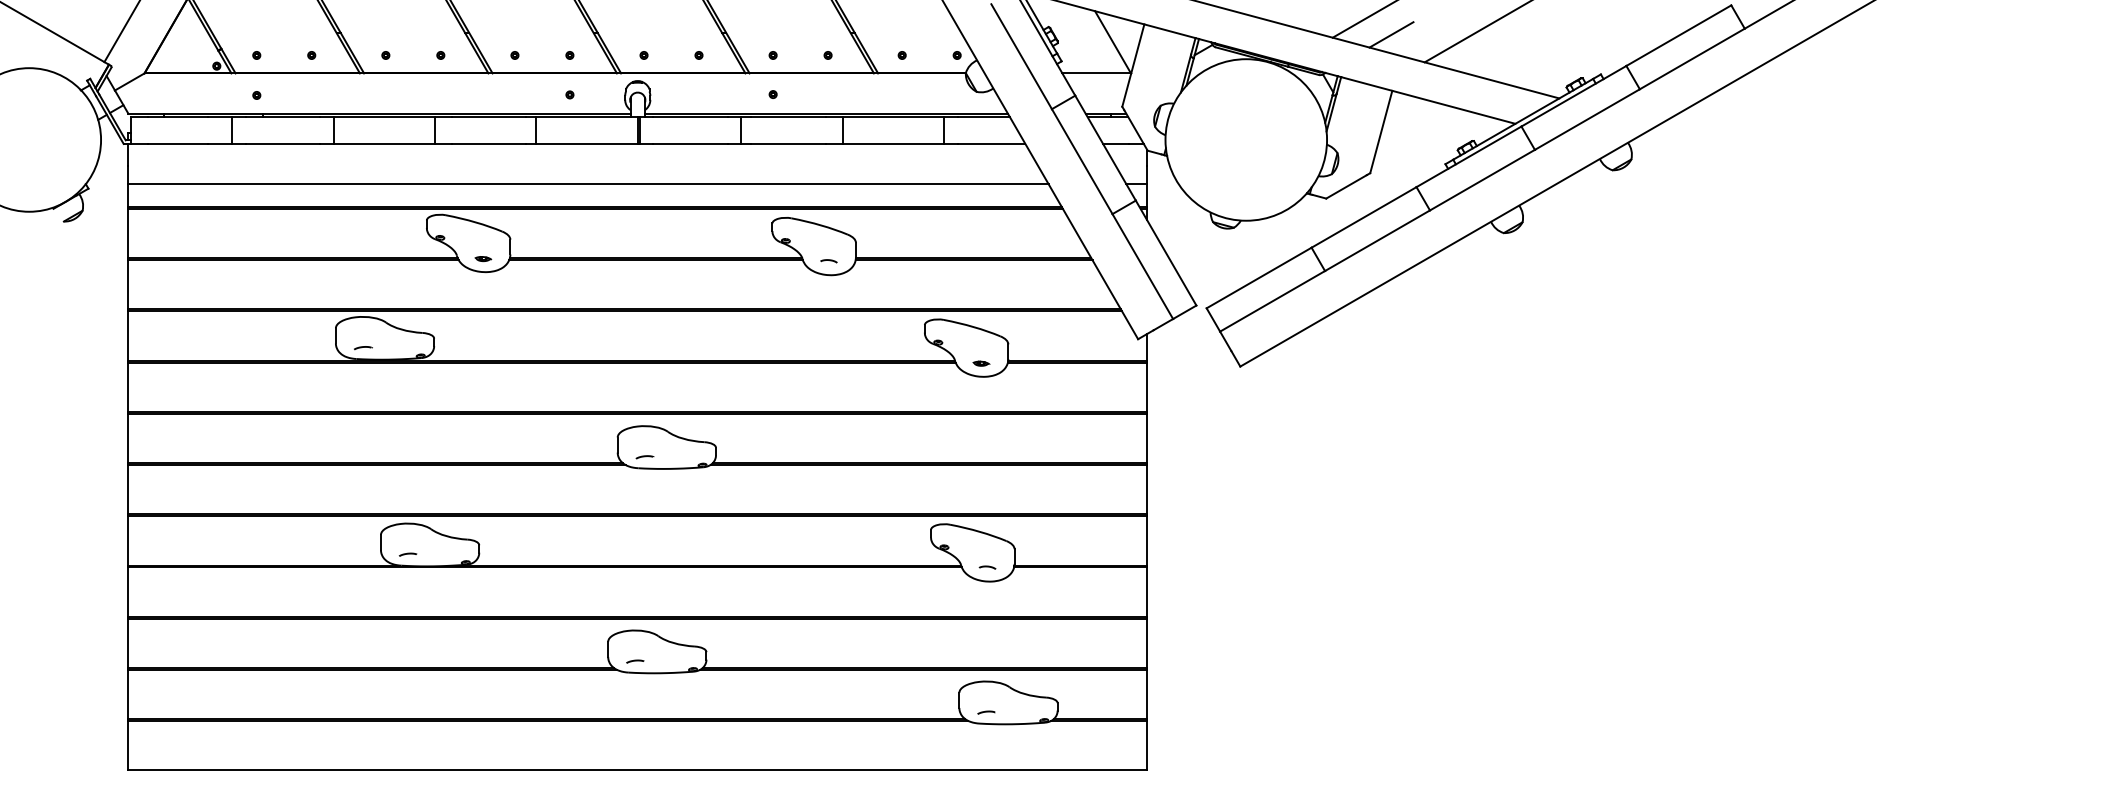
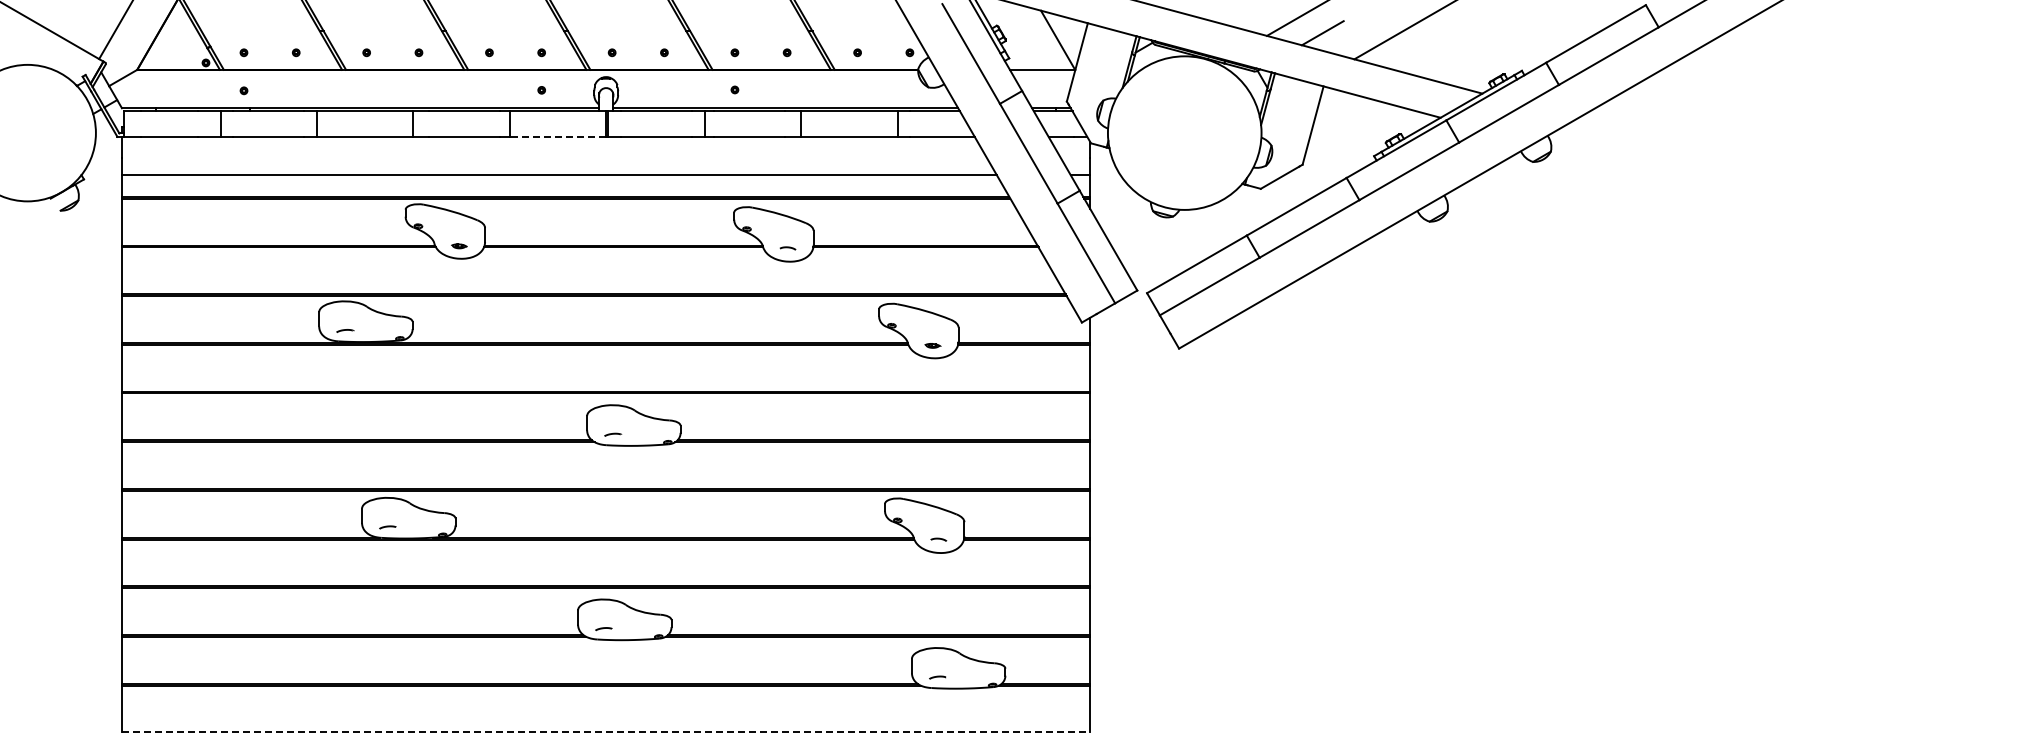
line: (586, 143) -> (557, 136), solid -> dashed
line: (638, 770) -> (606, 732), solid -> dashed

